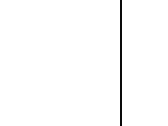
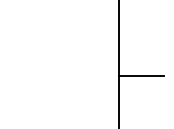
line: (139, 71) -> (140, 76), added

